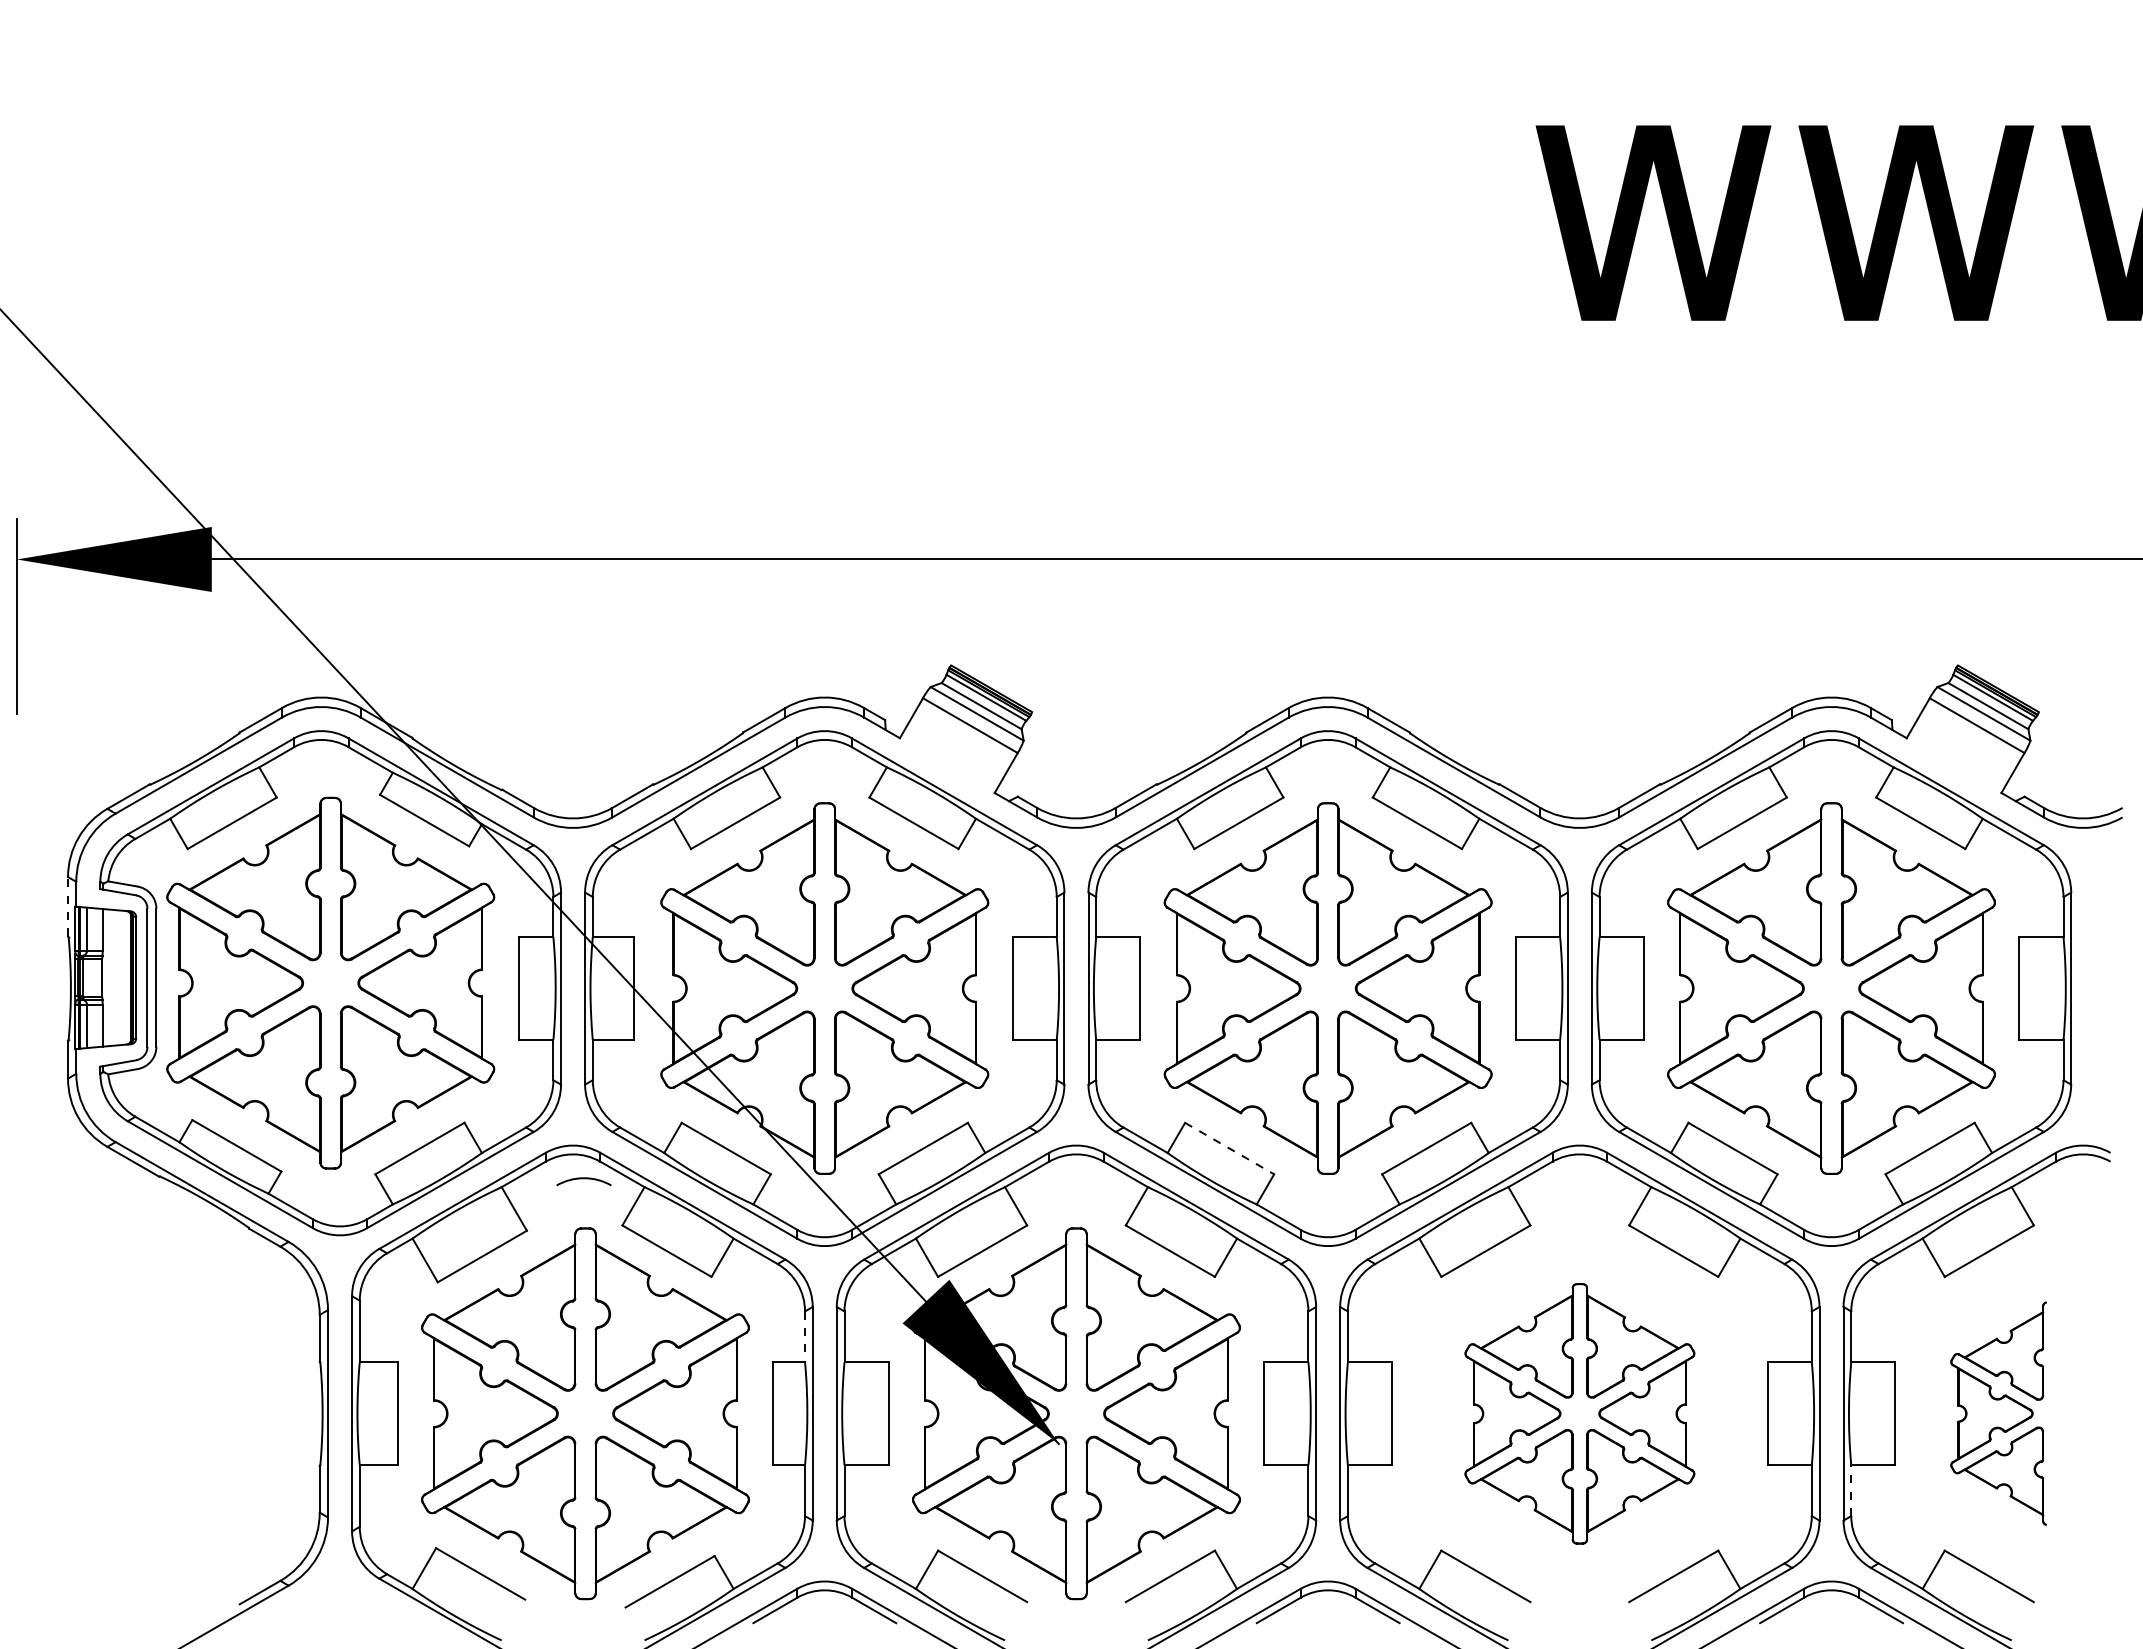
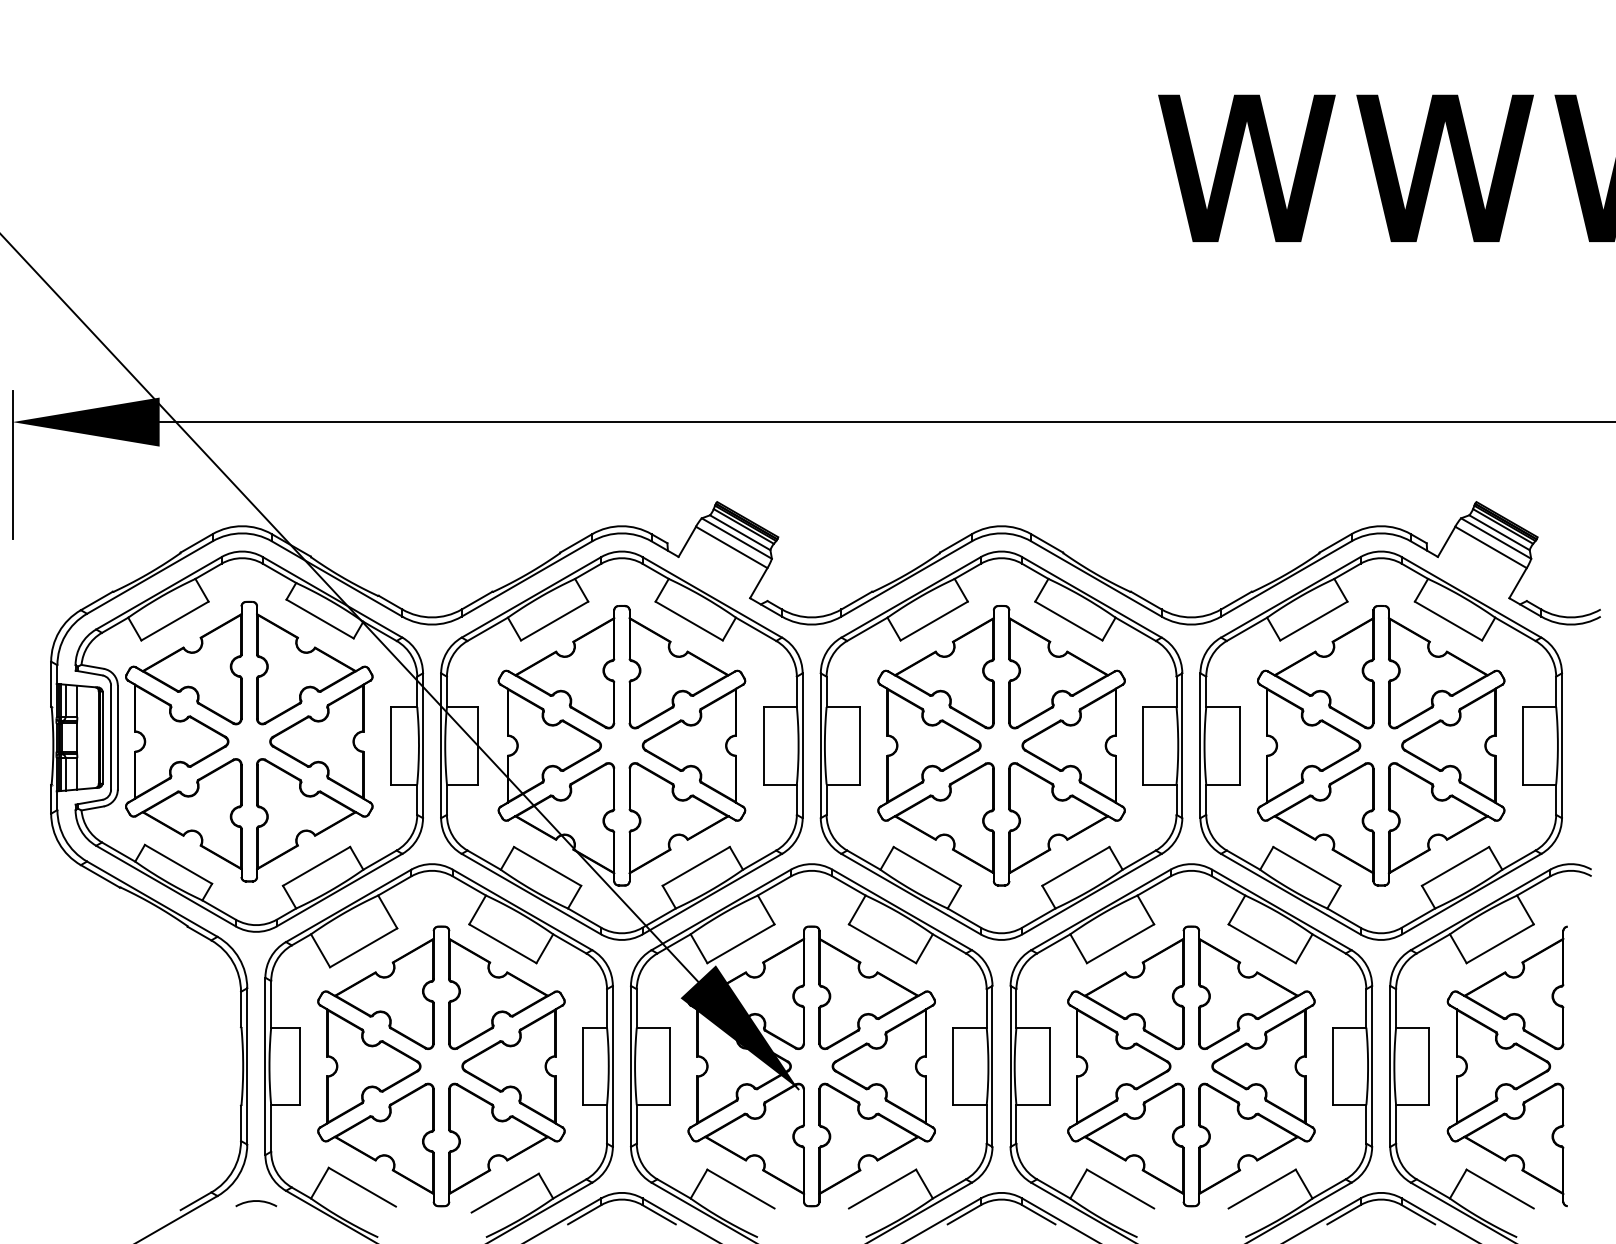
line: (68, 906) -> (51, 683), dashed -> solid
line: (1230, 1148) -> (927, 866), dashed -> solid
arc: (583, 1179) -> (255, 1201), moved
line: (805, 1337) -> (607, 1008), dashed -> solid
part: (1579, 1413) -> (1191, 1066), size x1.43
part: (1998, 1413) -> (1507, 1066), size x1.67
line: (1851, 1490) -> (1396, 1124), dashed -> solid

